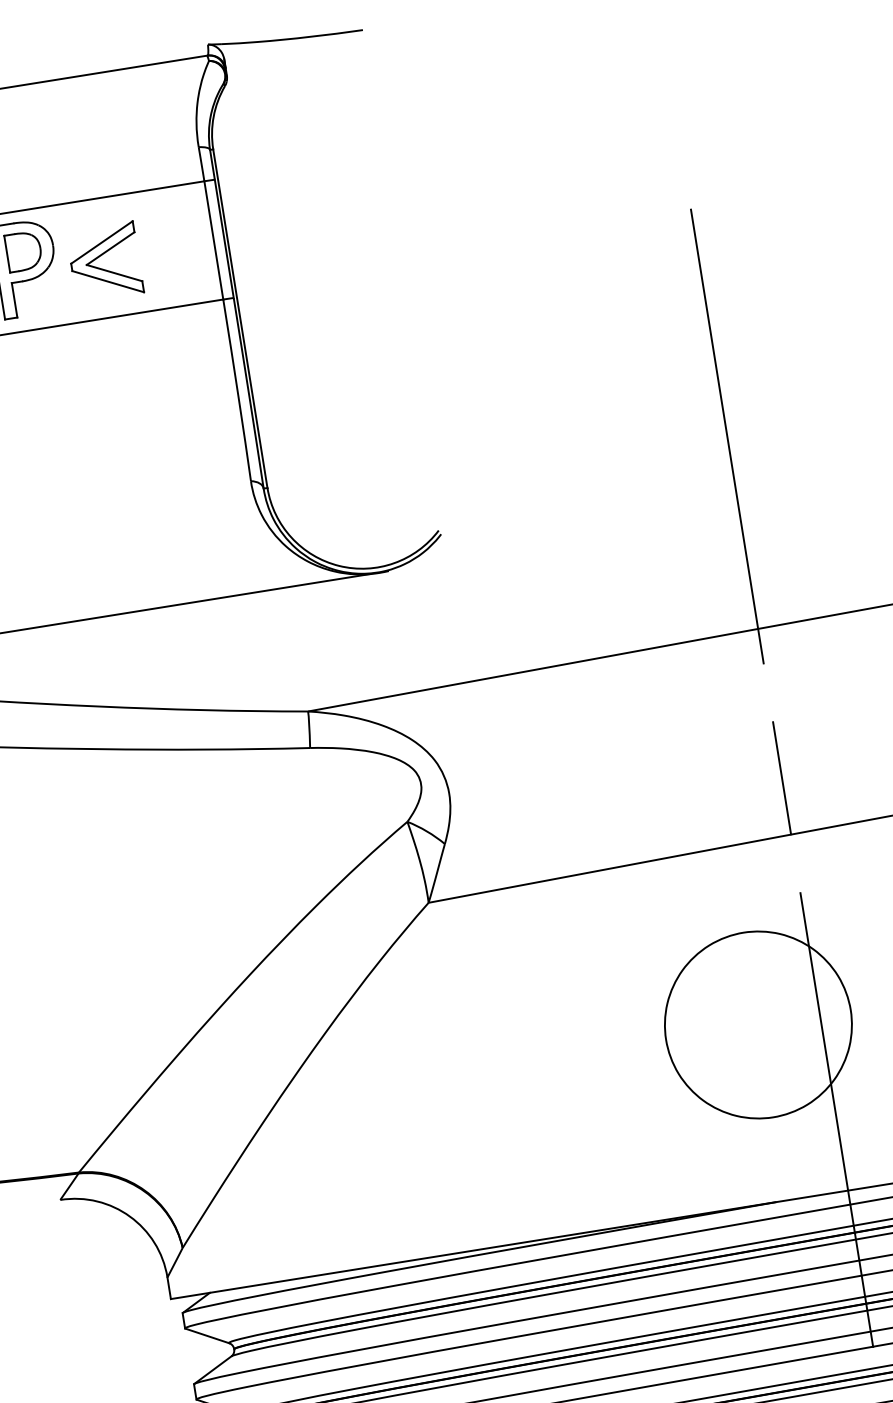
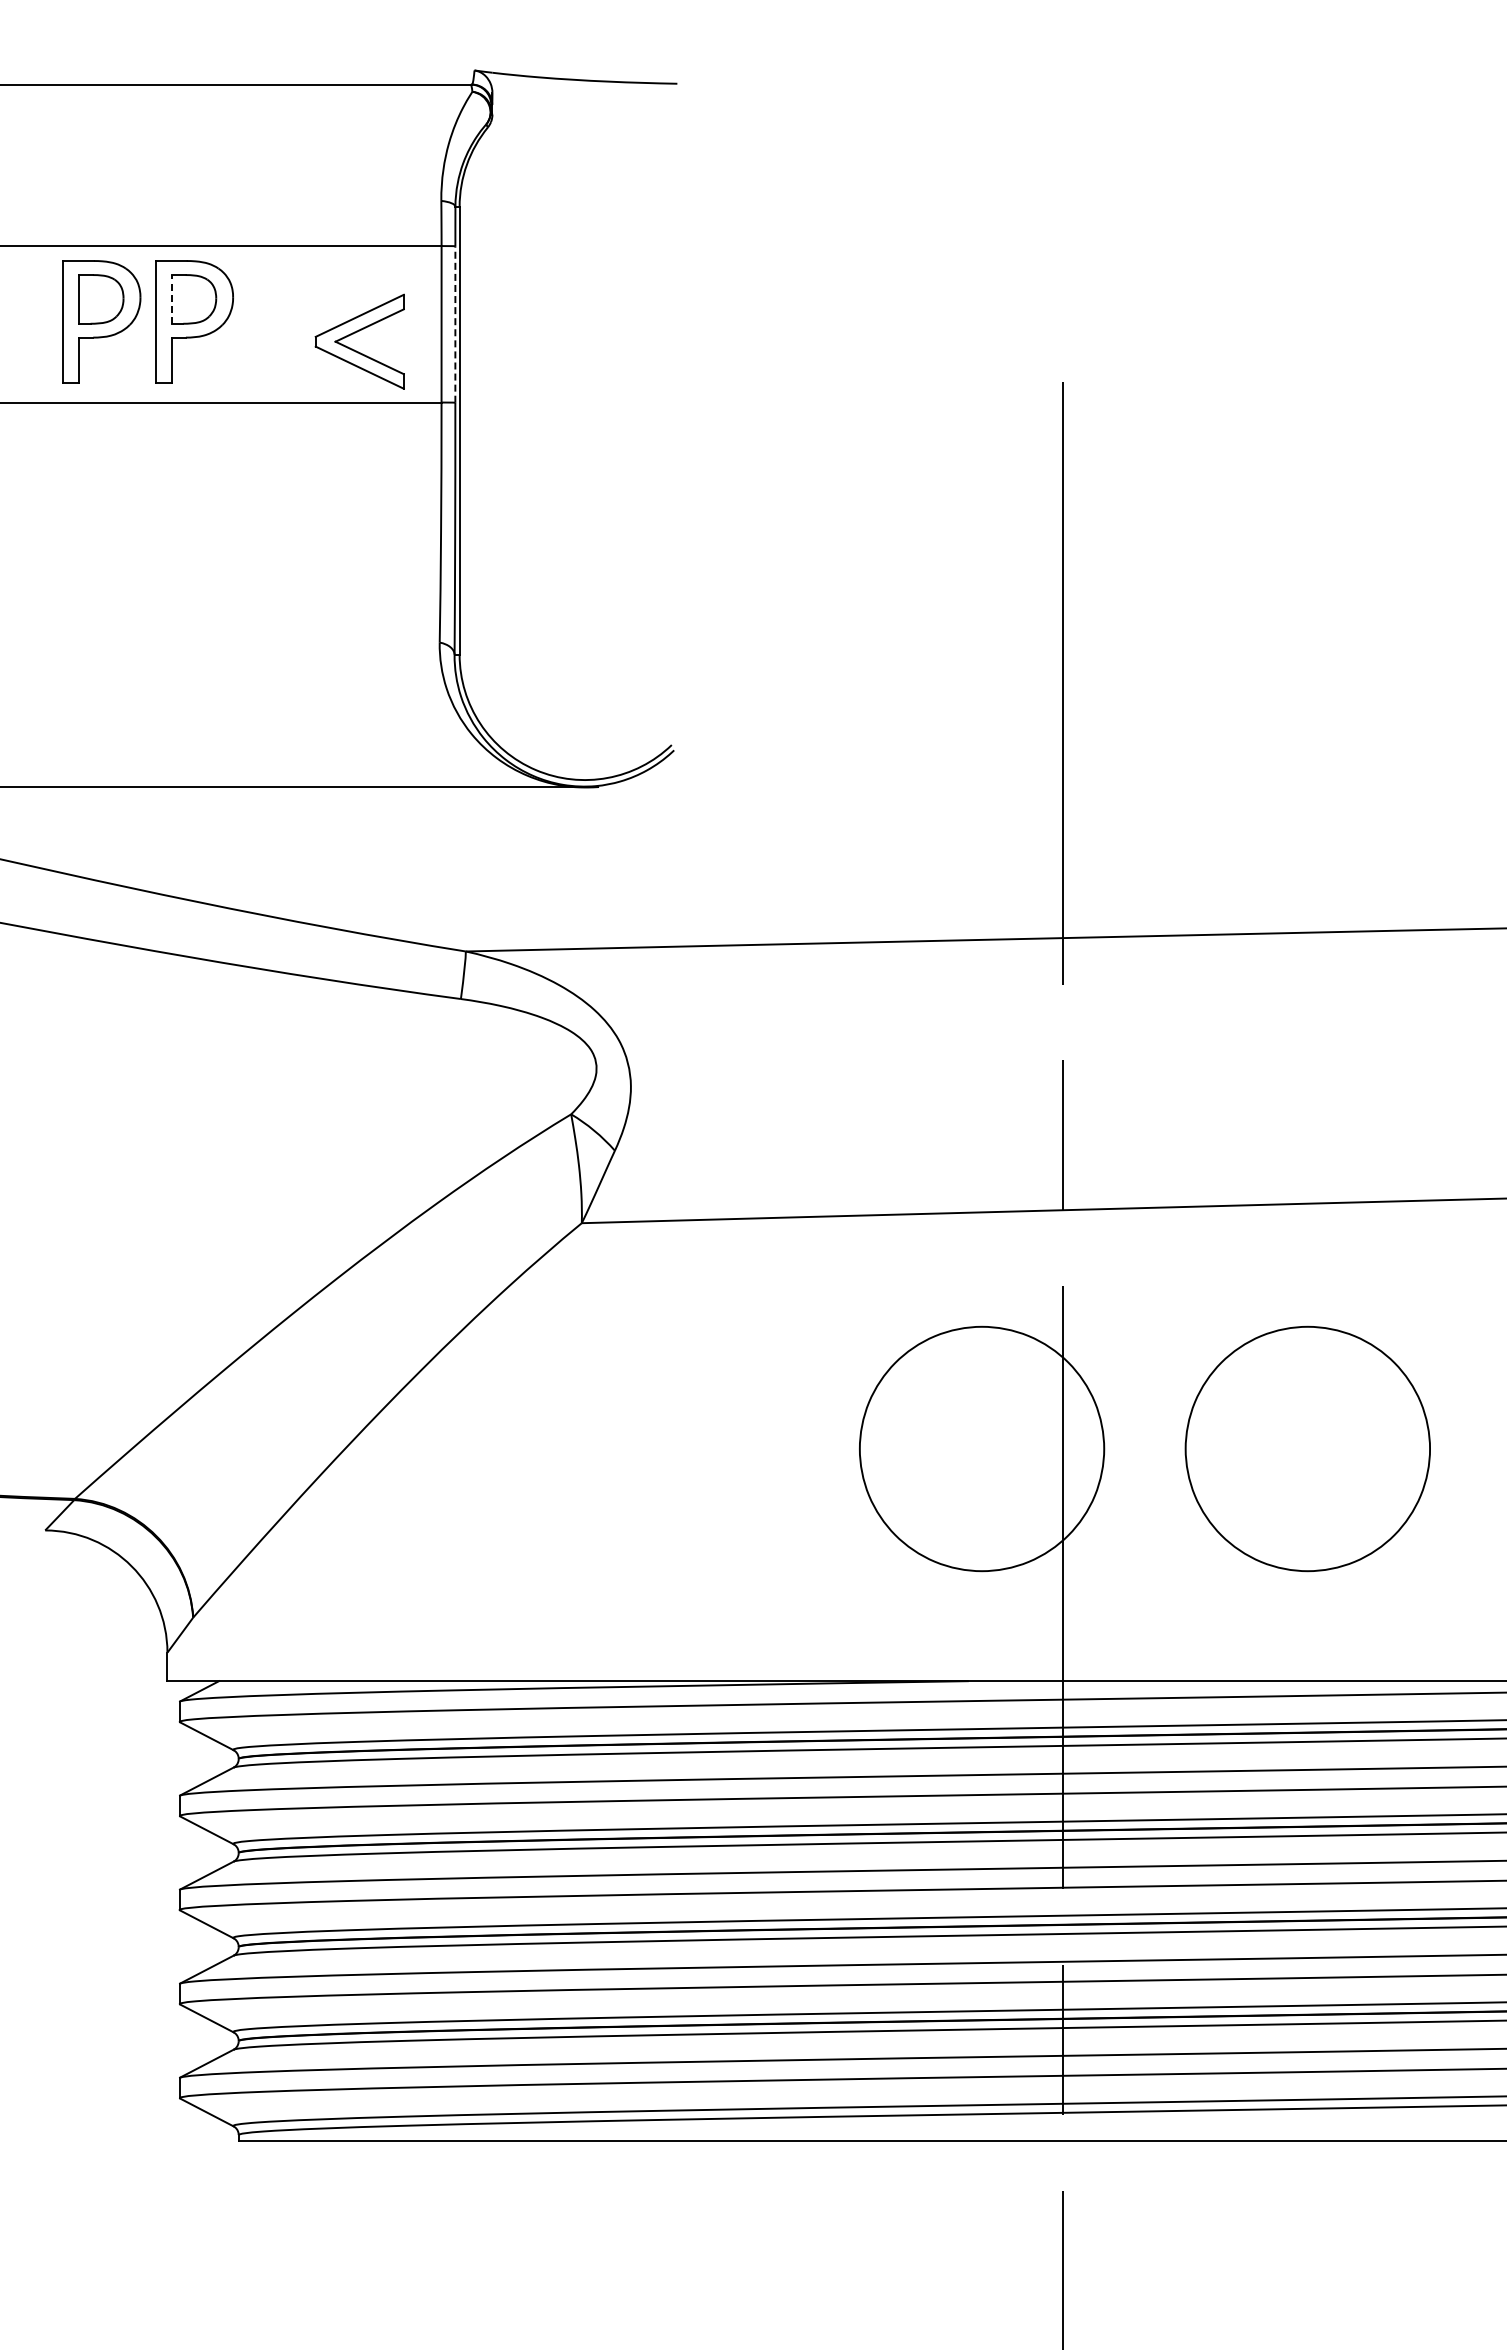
line: (224, 238) -> (455, 323), solid -> dashed
line: (7, 253) -> (172, 298), solid -> dashed
part: (100, 256) -> (355, 333), moved

